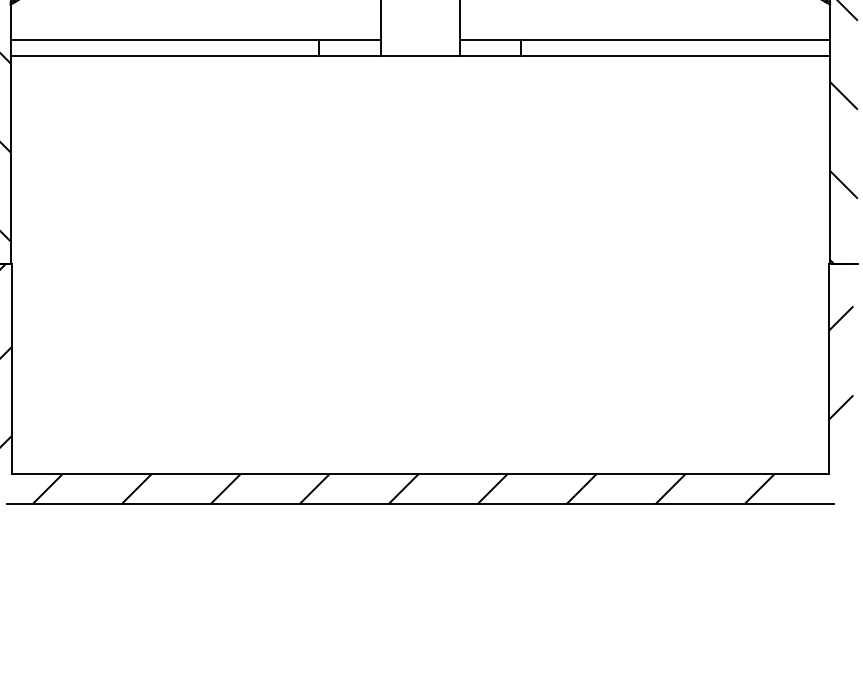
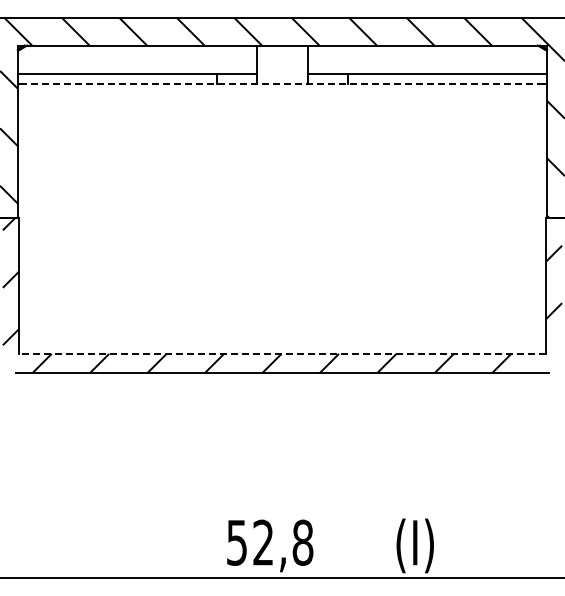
line: (418, 55) -> (281, 83), solid -> dashed
line: (420, 473) -> (282, 353), solid -> dashed

